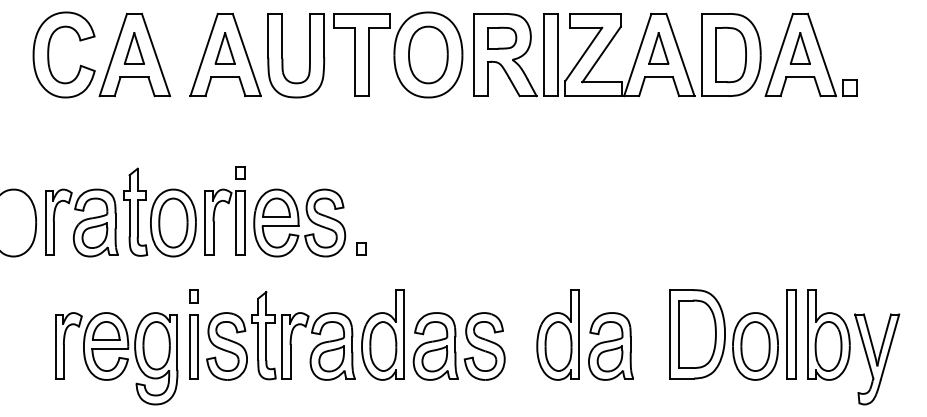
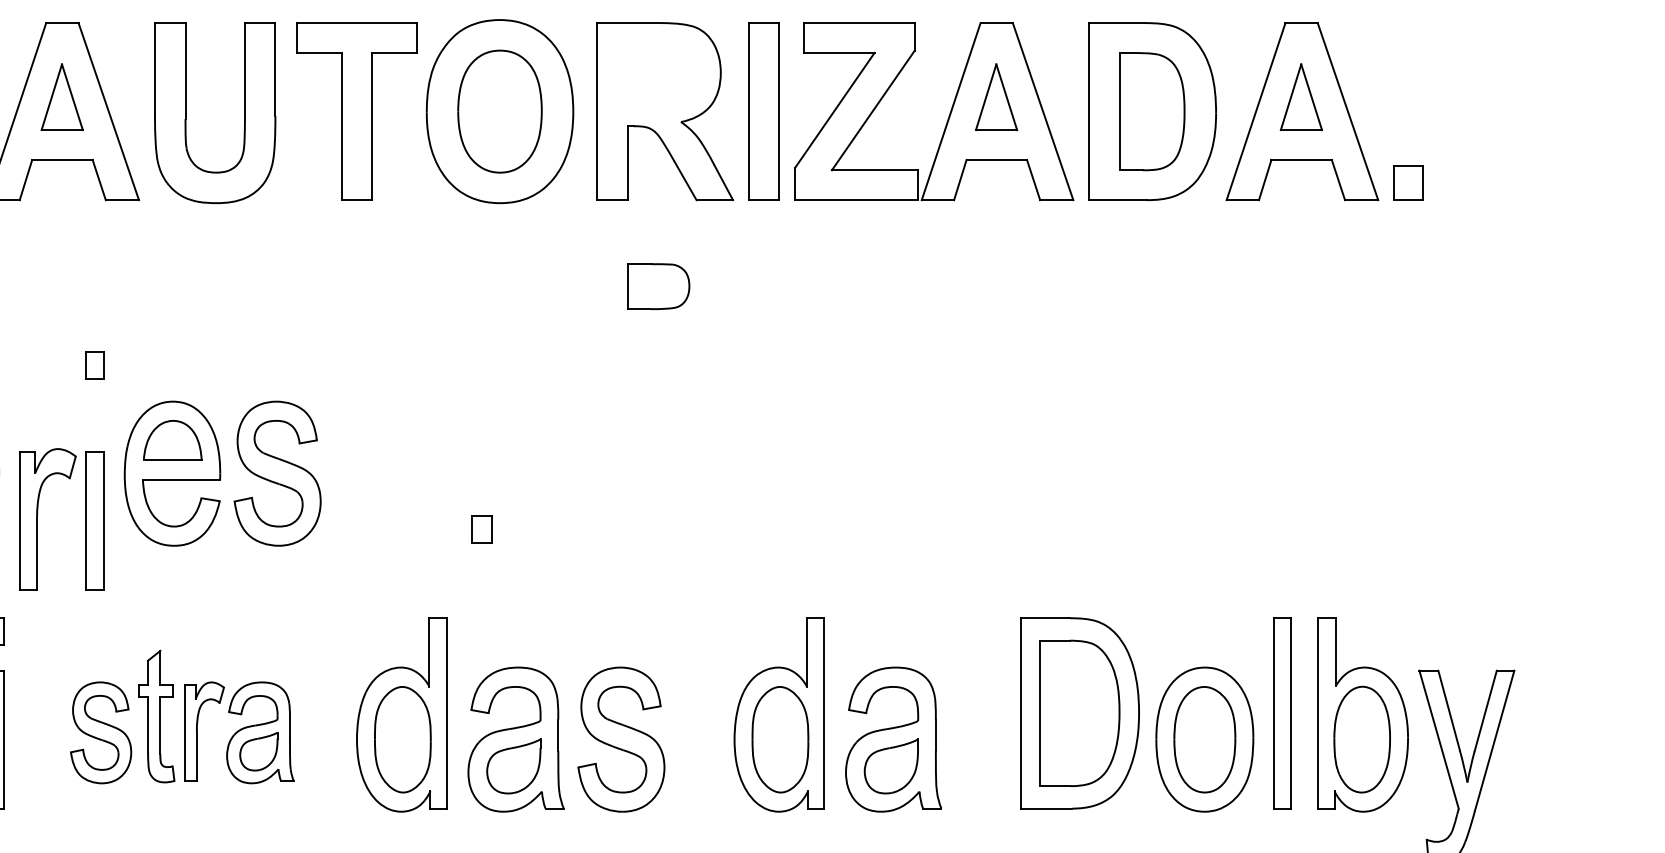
part: (502, 37) -> (659, 285), moved
part: (214, 221) -> (39, 517), moved
part: (361, 248) -> (480, 528), moved
part: (280, 335) -> (181, 715), size x0.7

